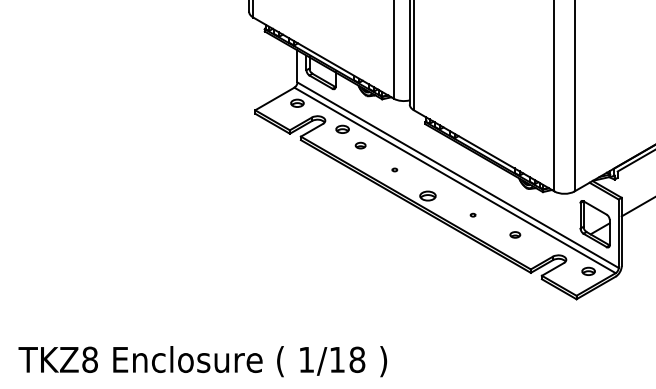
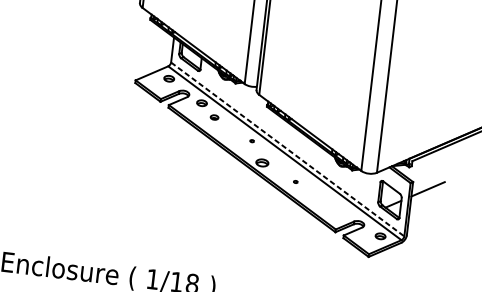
part: (394, 169) -> (251, 140), moved
line: (458, 175) -> (288, 149), solid -> dashed
part: (515, 234) -> (327, 200), removed

